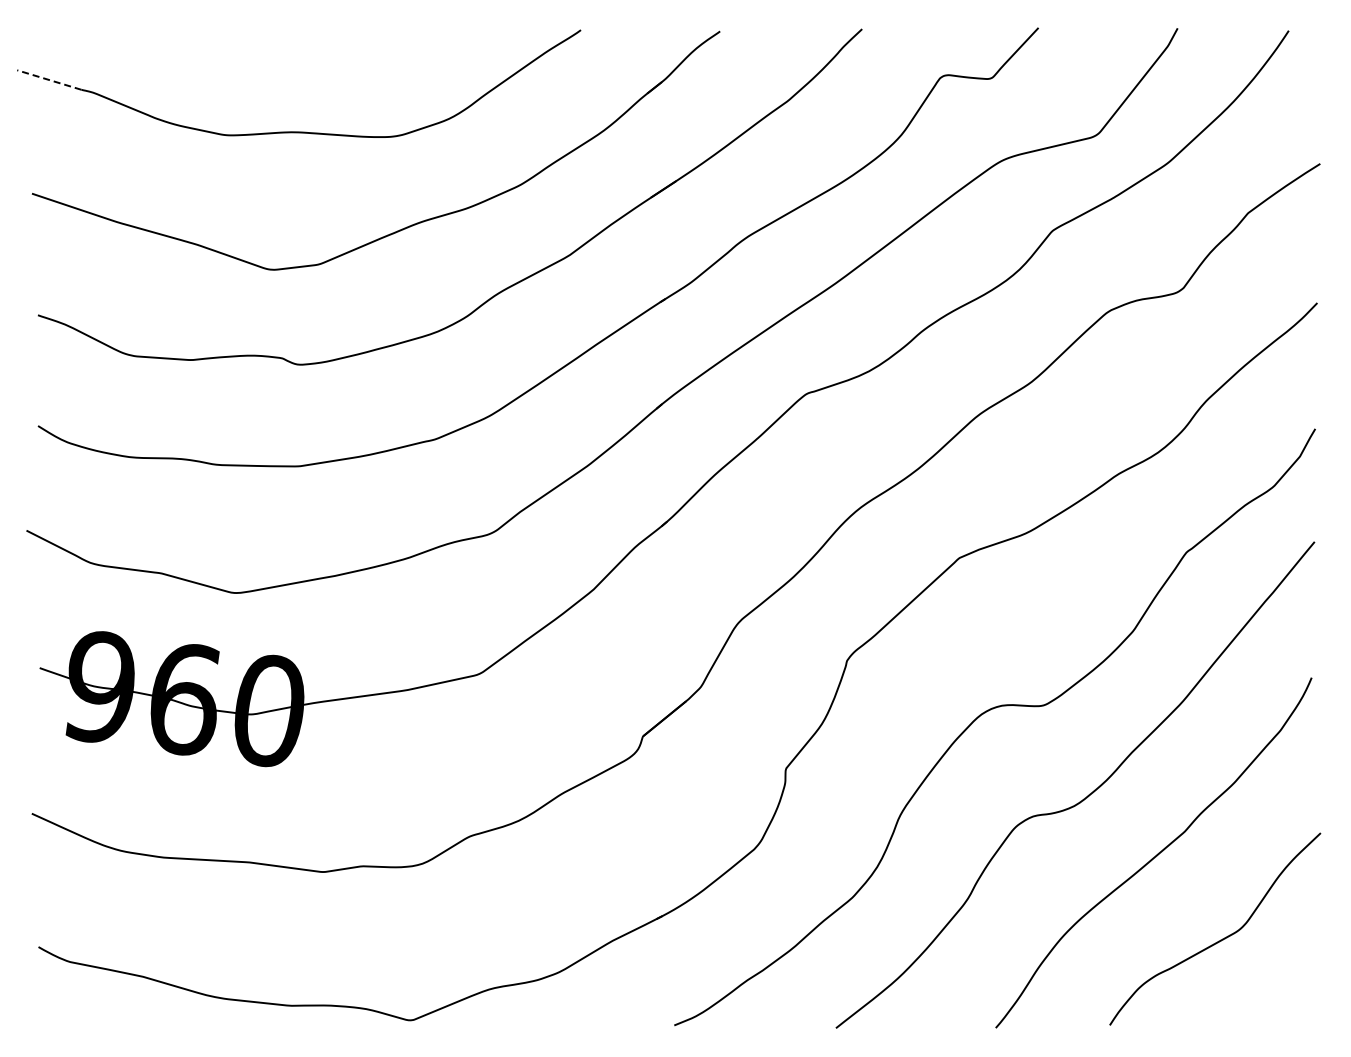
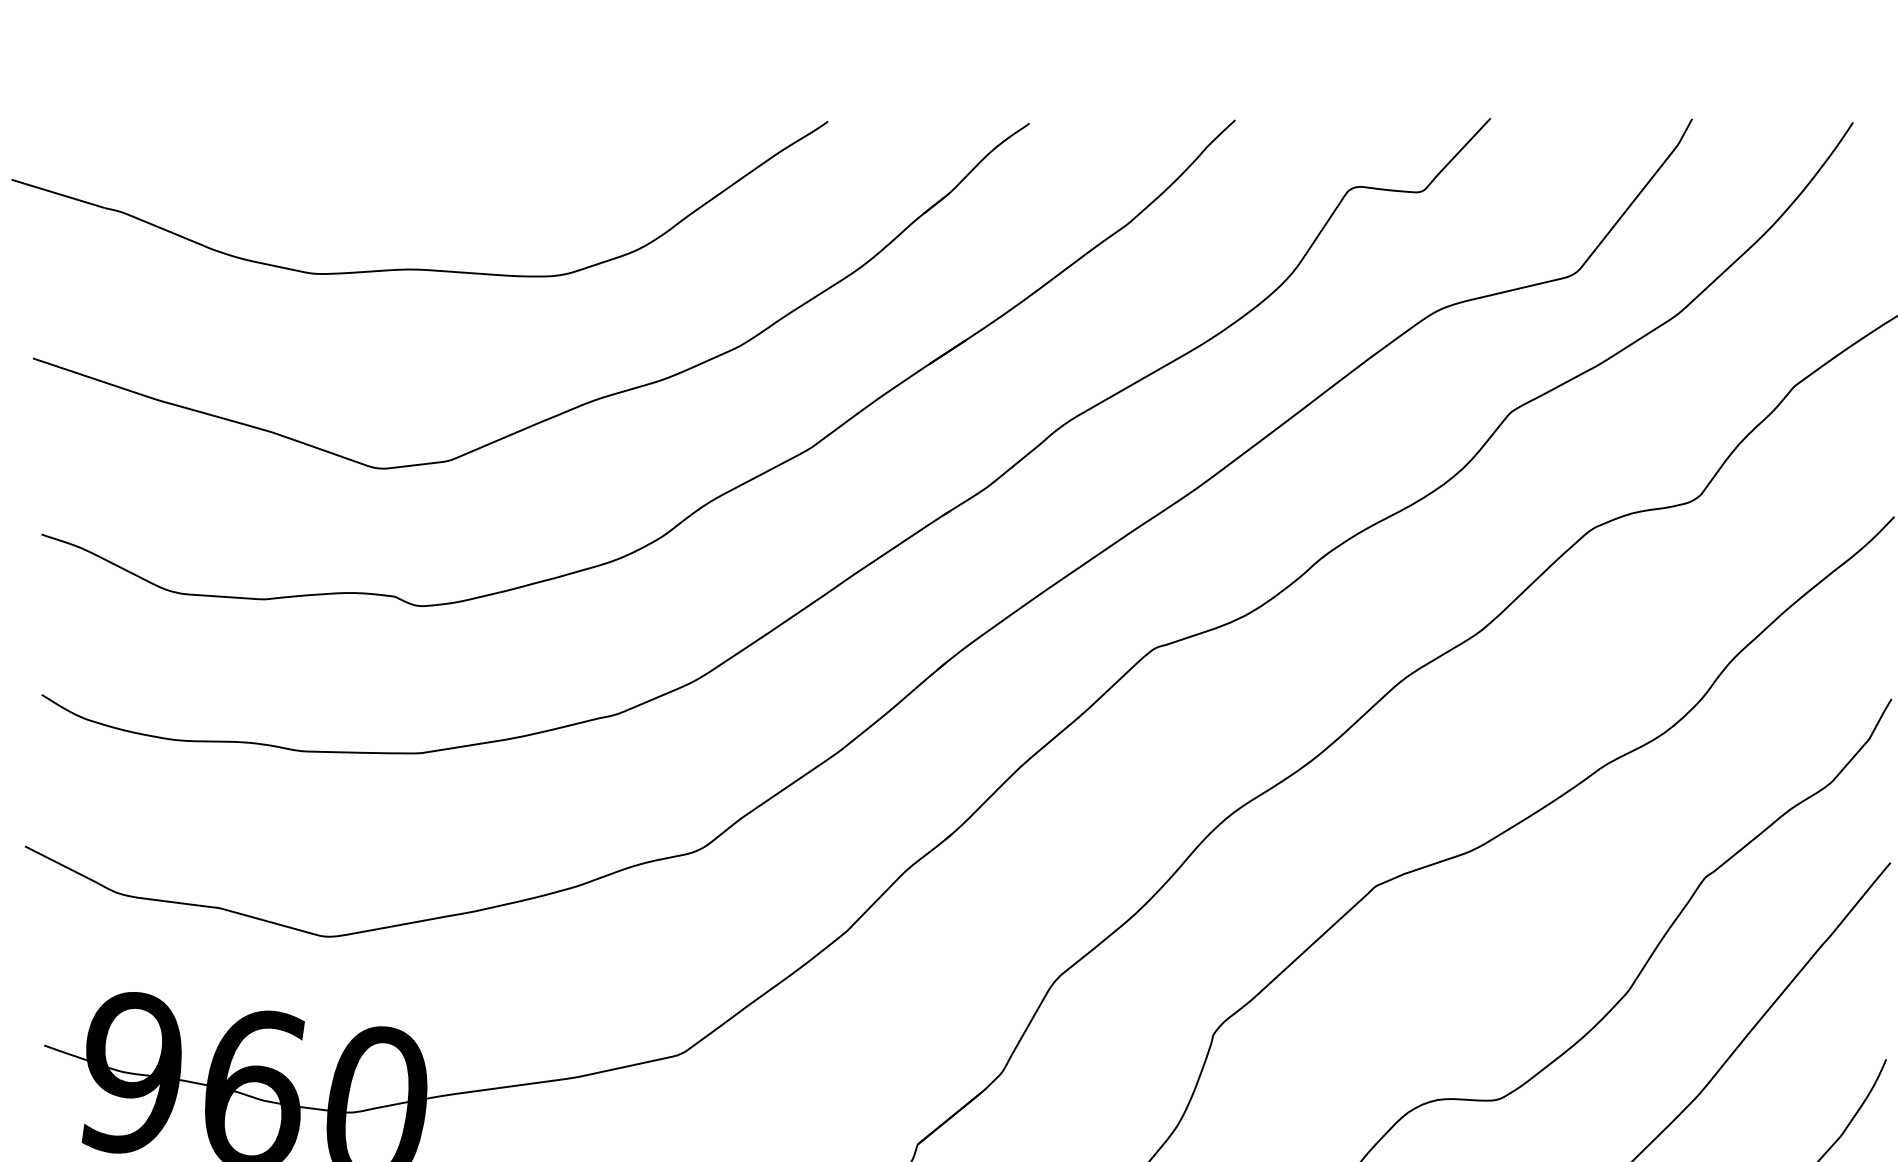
line: (49, 80) -> (58, 194), dashed -> solid

